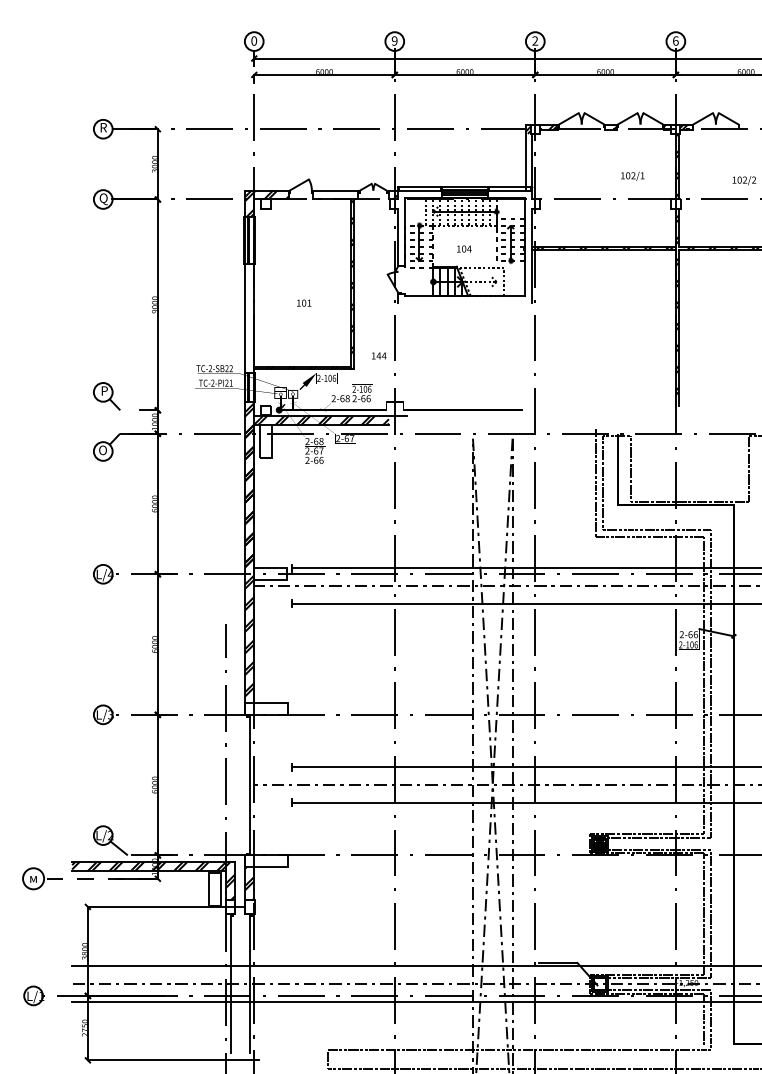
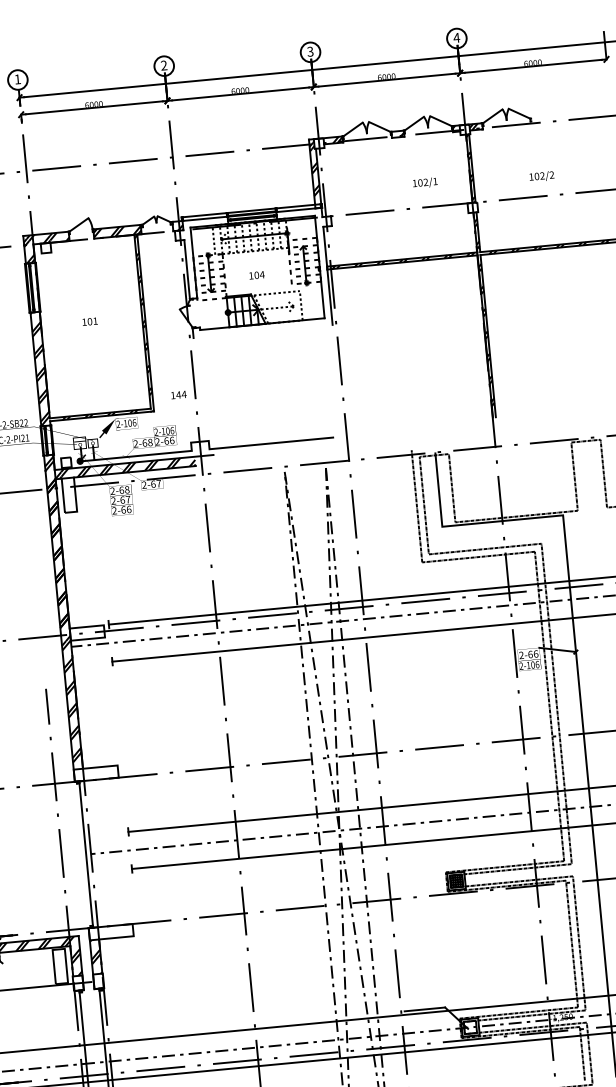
text: (254, 40) -> (18, 78), 0 -> 1
text: (675, 40) -> (456, 37), 6 -> 4
text: (394, 41) -> (163, 66), 9 -> 2
text: (535, 41) -> (310, 52), 2 -> 3
hatch: (528, 161) -> (315, 177), added
hatch: (335, 194) -> (117, 231), added
text: (304, 302) -> (90, 320), moved
hatch: (249, 318) -> (40, 368), added

